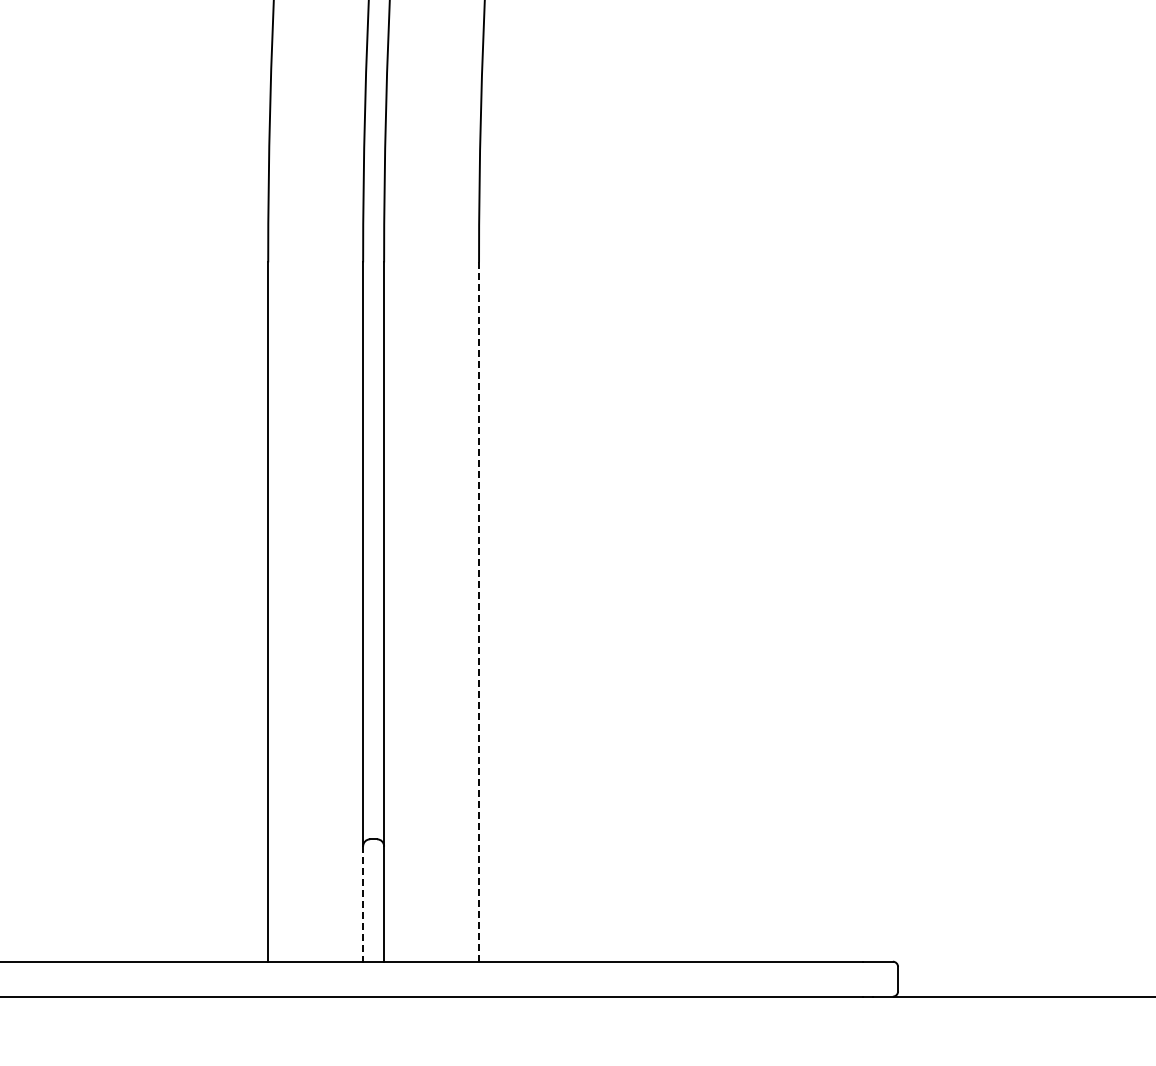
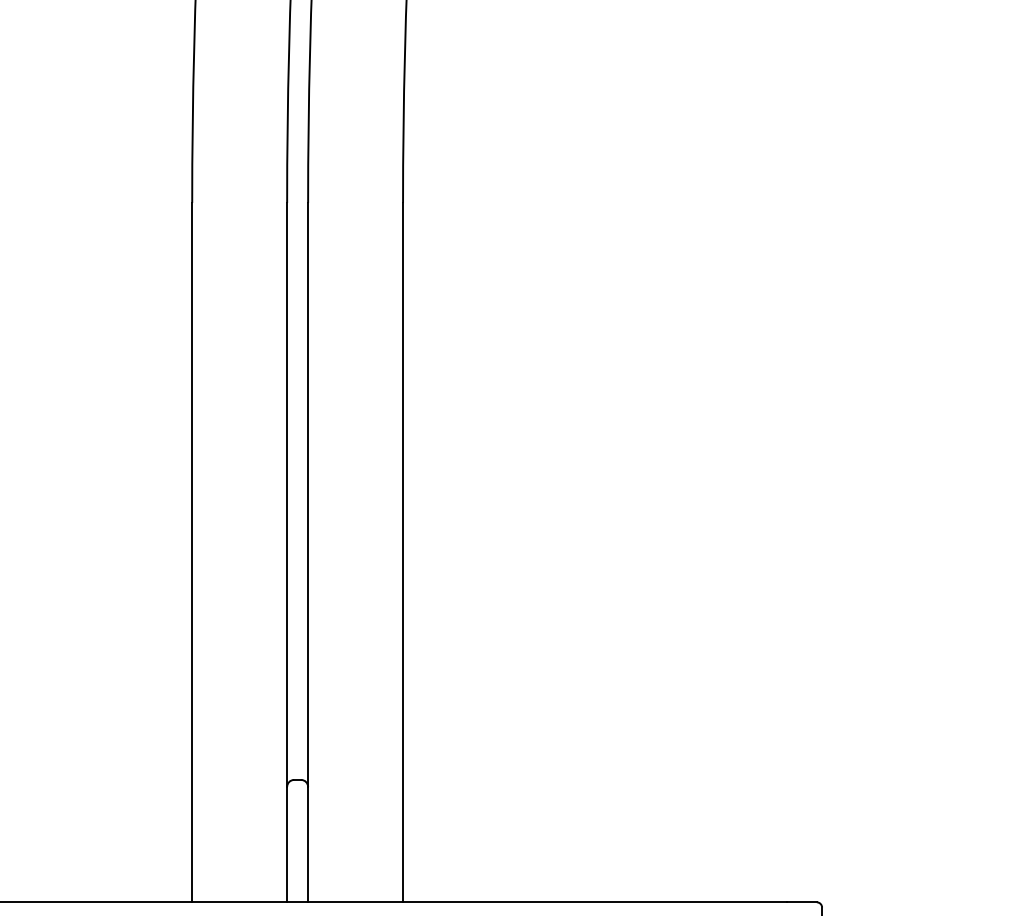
line: (479, 612) -> (403, 553), dashed -> solid
line: (363, 903) -> (287, 844), dashed -> solid

